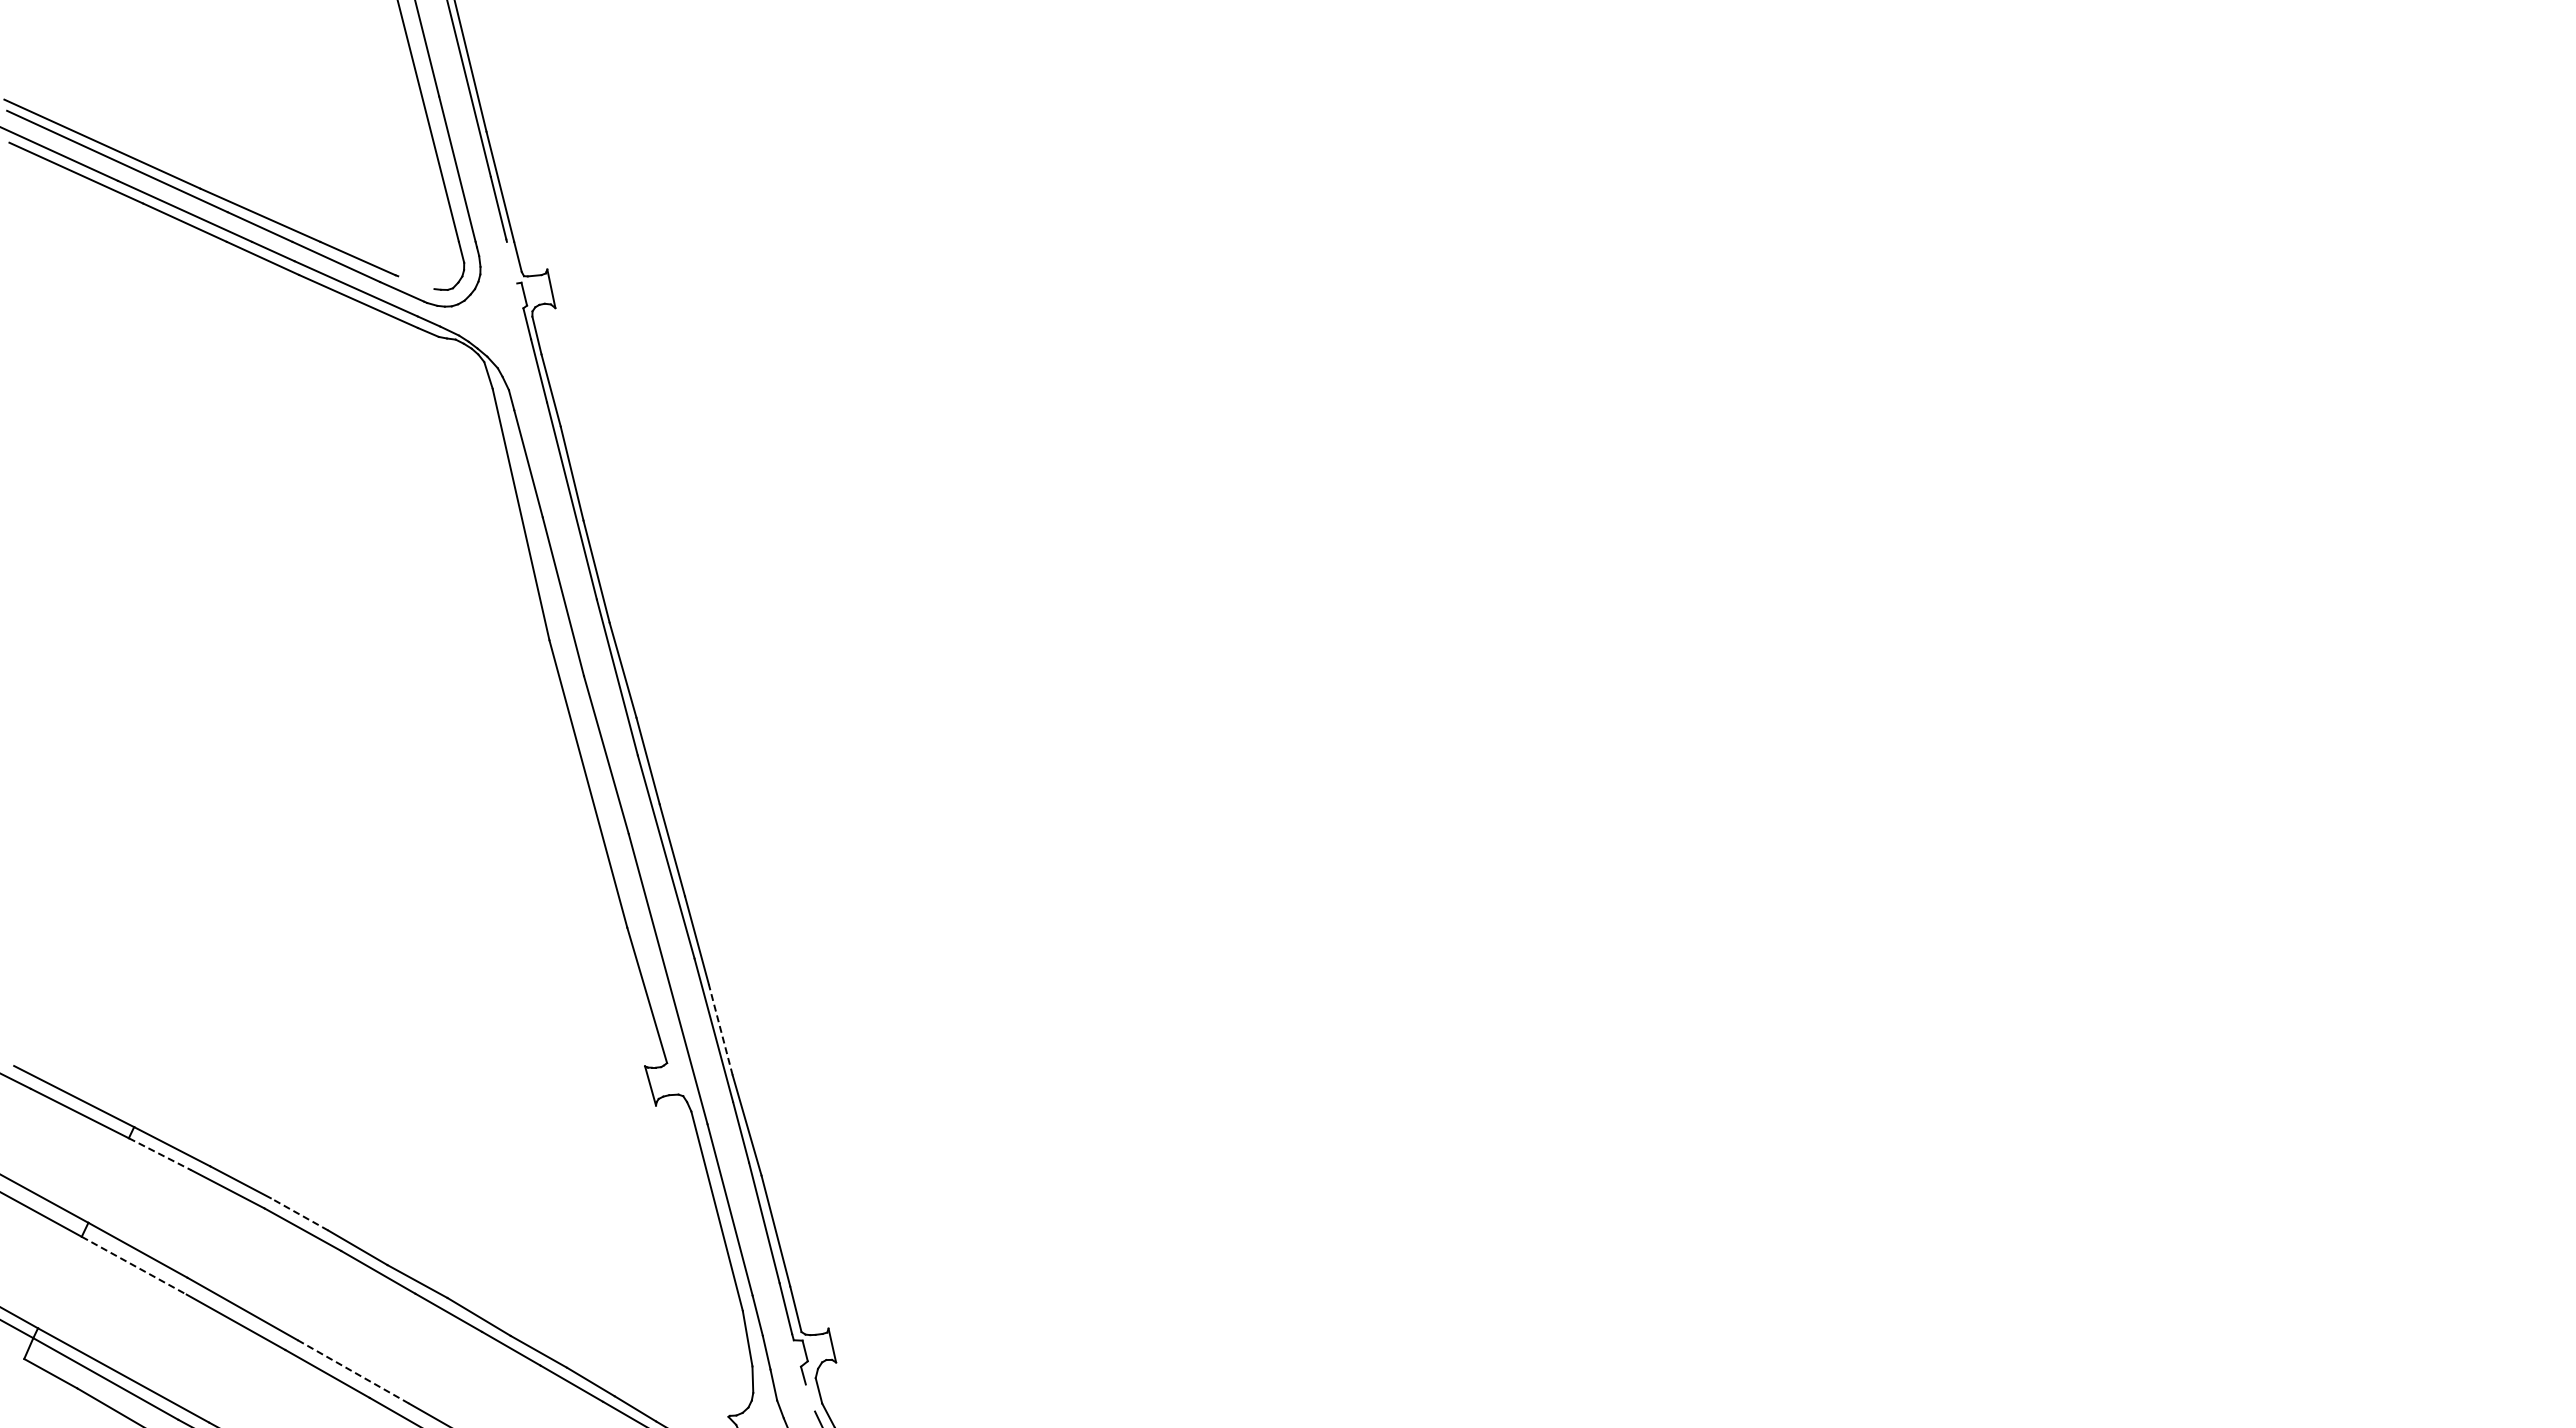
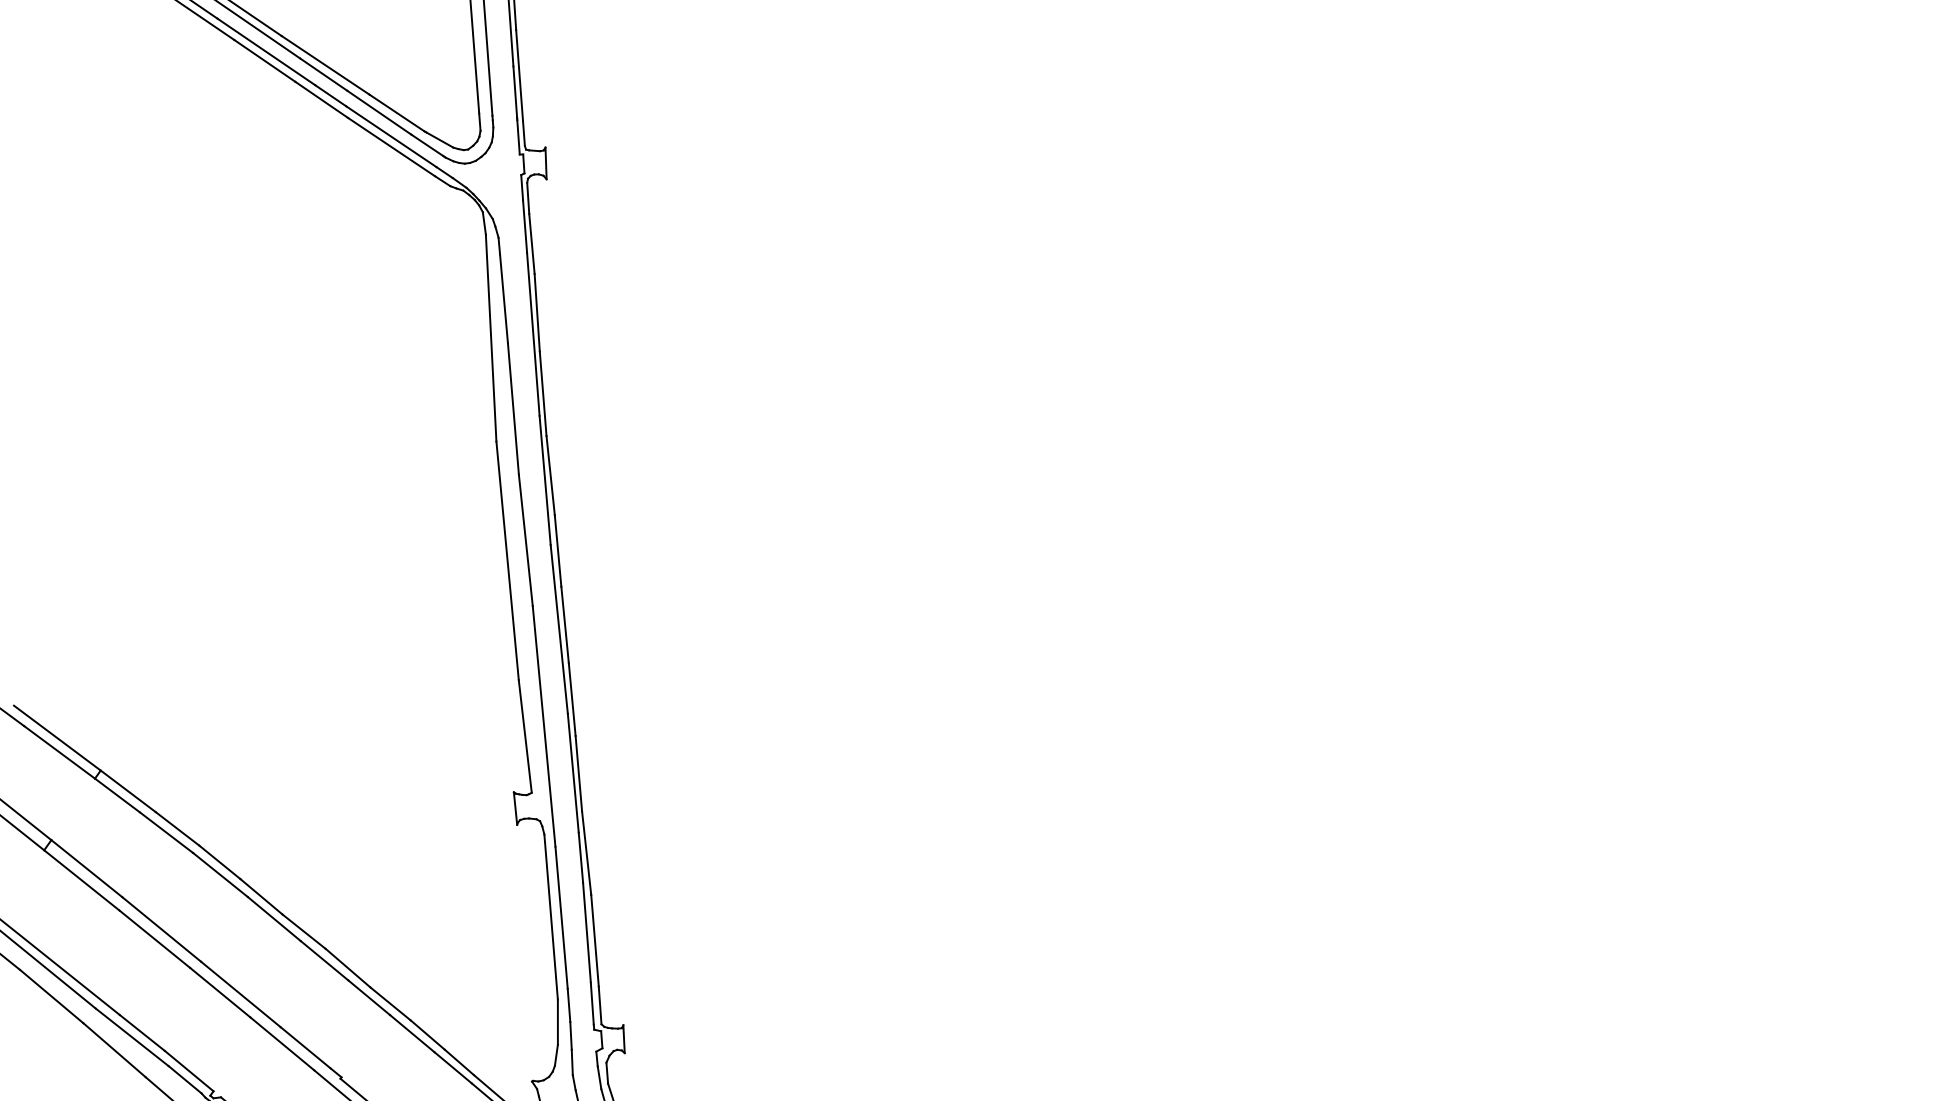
line: (511, 262) -> (518, 137), added
line: (416, 282) -> (440, 139), added
line: (720, 1029) -> (578, 773), dashed -> solid
line: (160, 1154) -> (117, 795), dashed -> solid
line: (299, 1214) -> (219, 862), dashed -> solid
line: (134, 1265) -> (82, 880), dashed -> solid
line: (352, 1371) -> (240, 994), dashed -> solid
line: (810, 1397) -> (599, 1077), added

